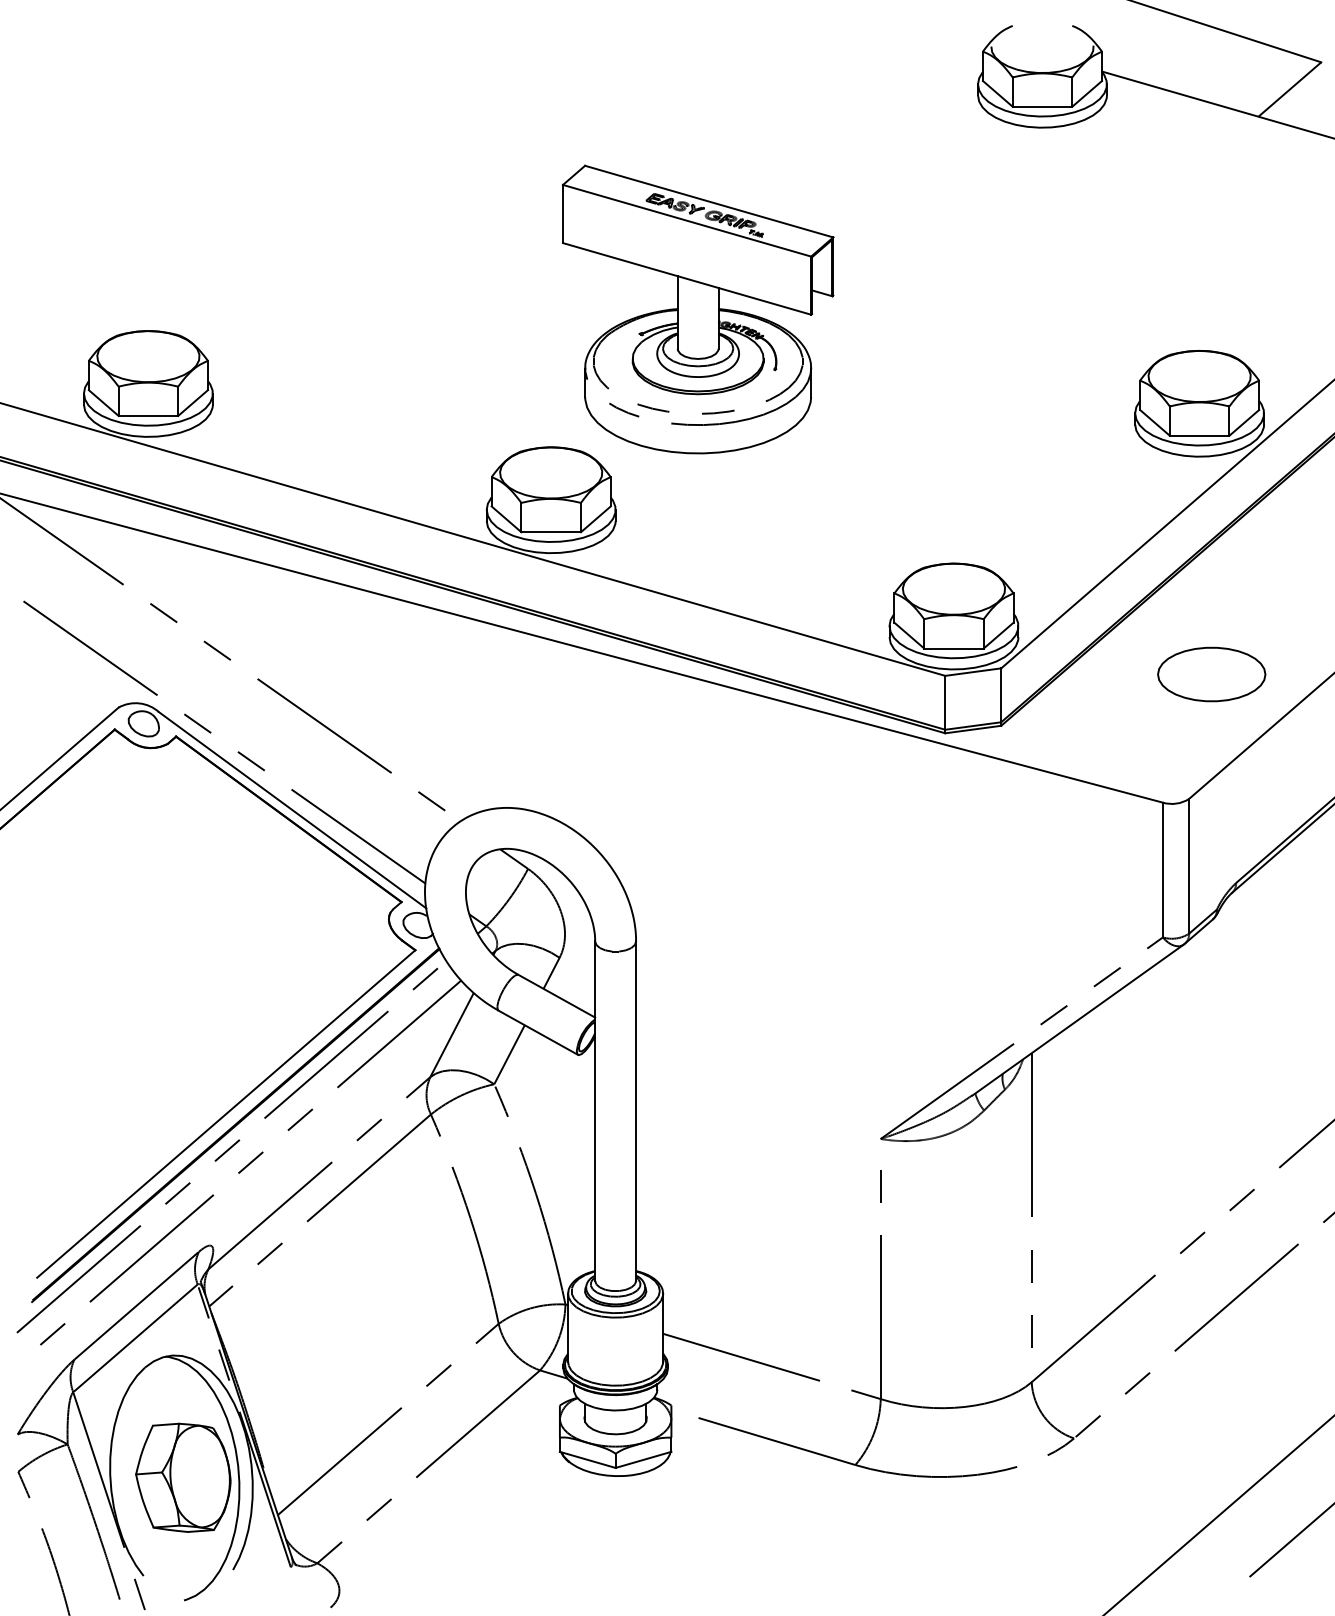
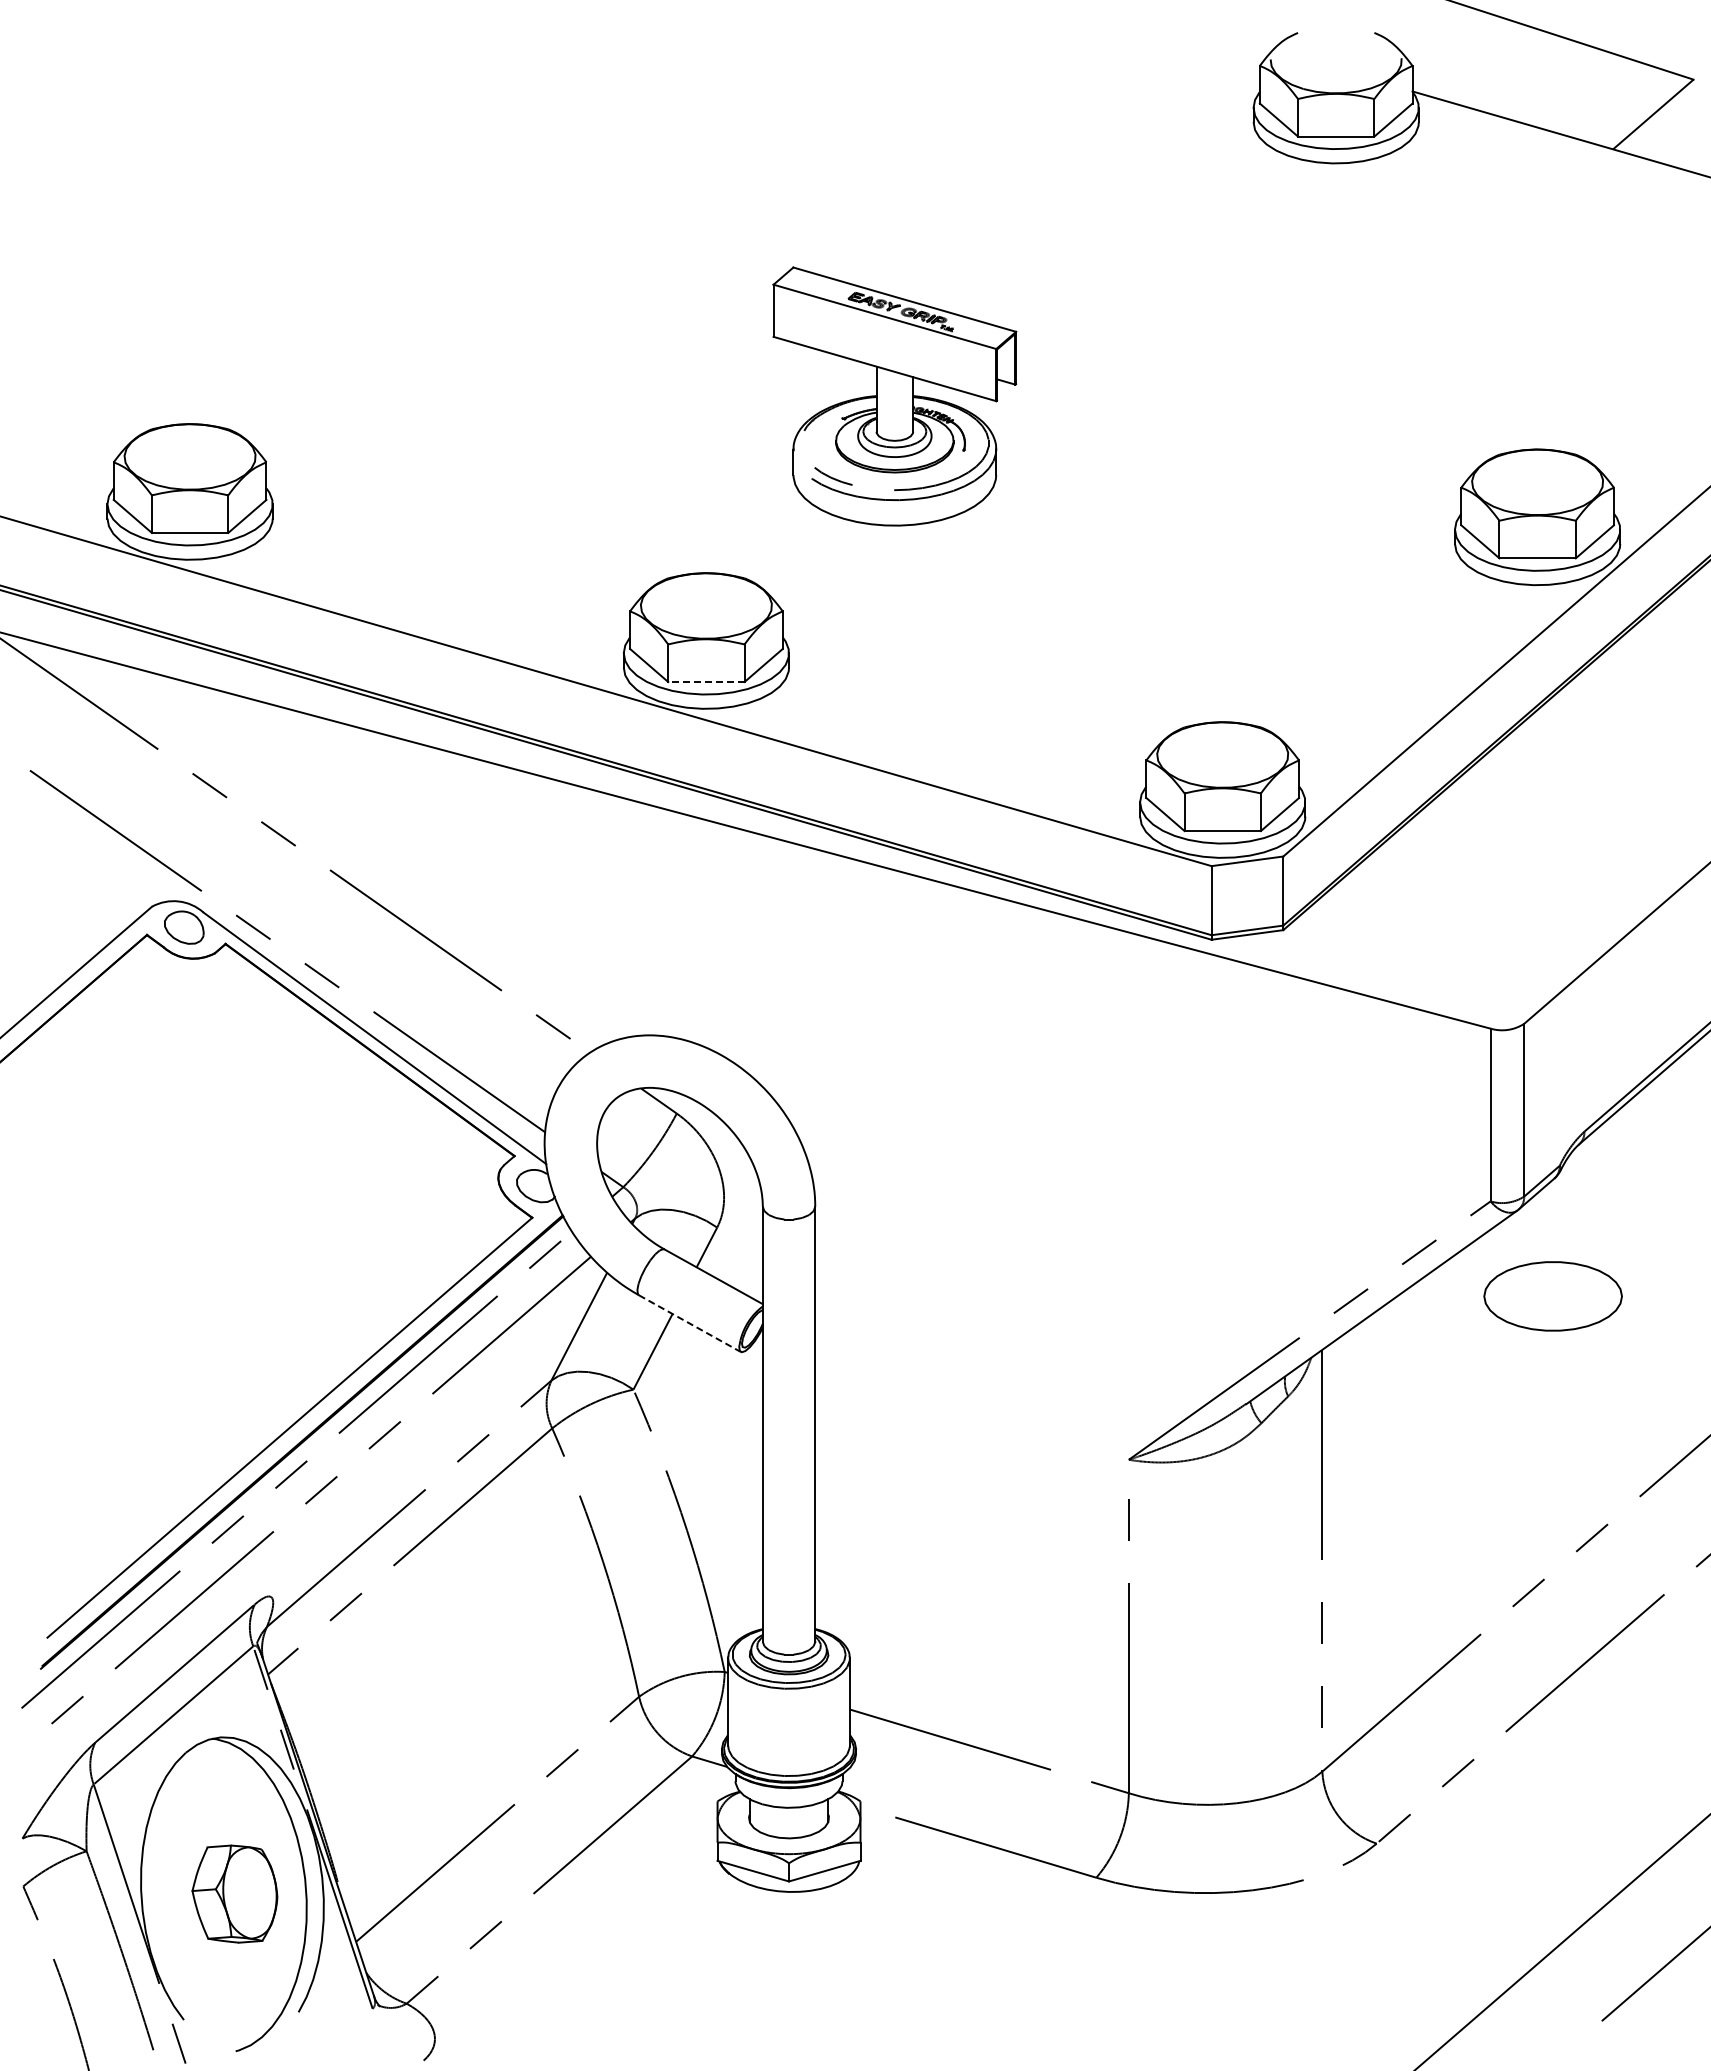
part: (697, 309) -> (894, 396), size x0.7
line: (550, 532) -> (705, 682), solid -> dashed
part: (1211, 674) -> (1552, 1296), moved
line: (538, 1032) -> (690, 1323), solid -> dashed
part: (183, 1477) -> (234, 1893), size x0.7

